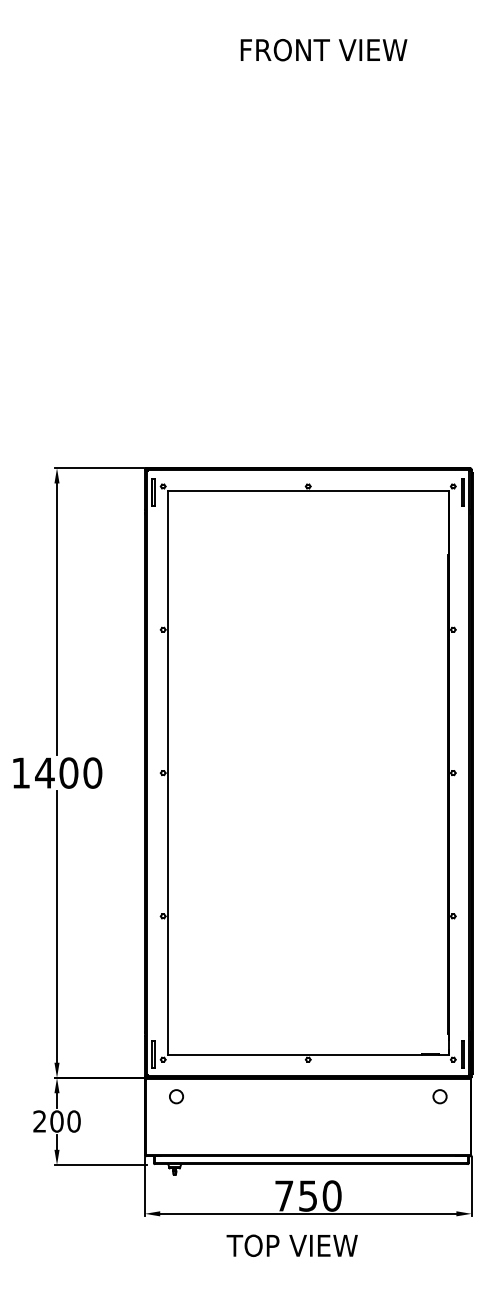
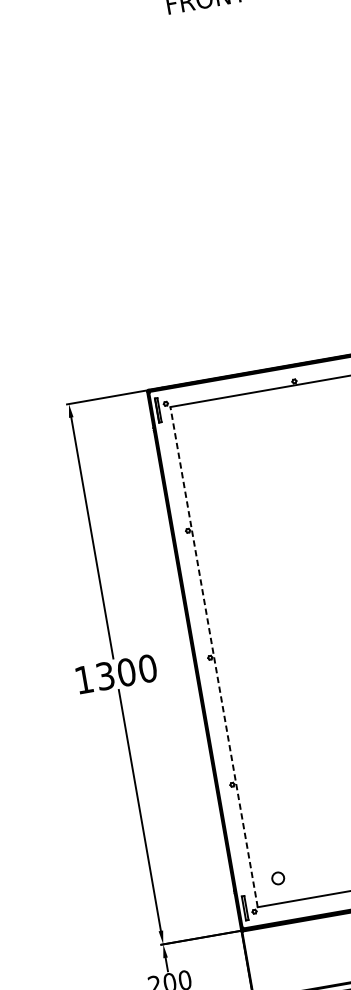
text: (44, 772) -> (104, 675), 1400 -> 1300
line: (167, 772) -> (213, 656), solid -> dashed
circle: (176, 1096) -> (278, 878), moved

